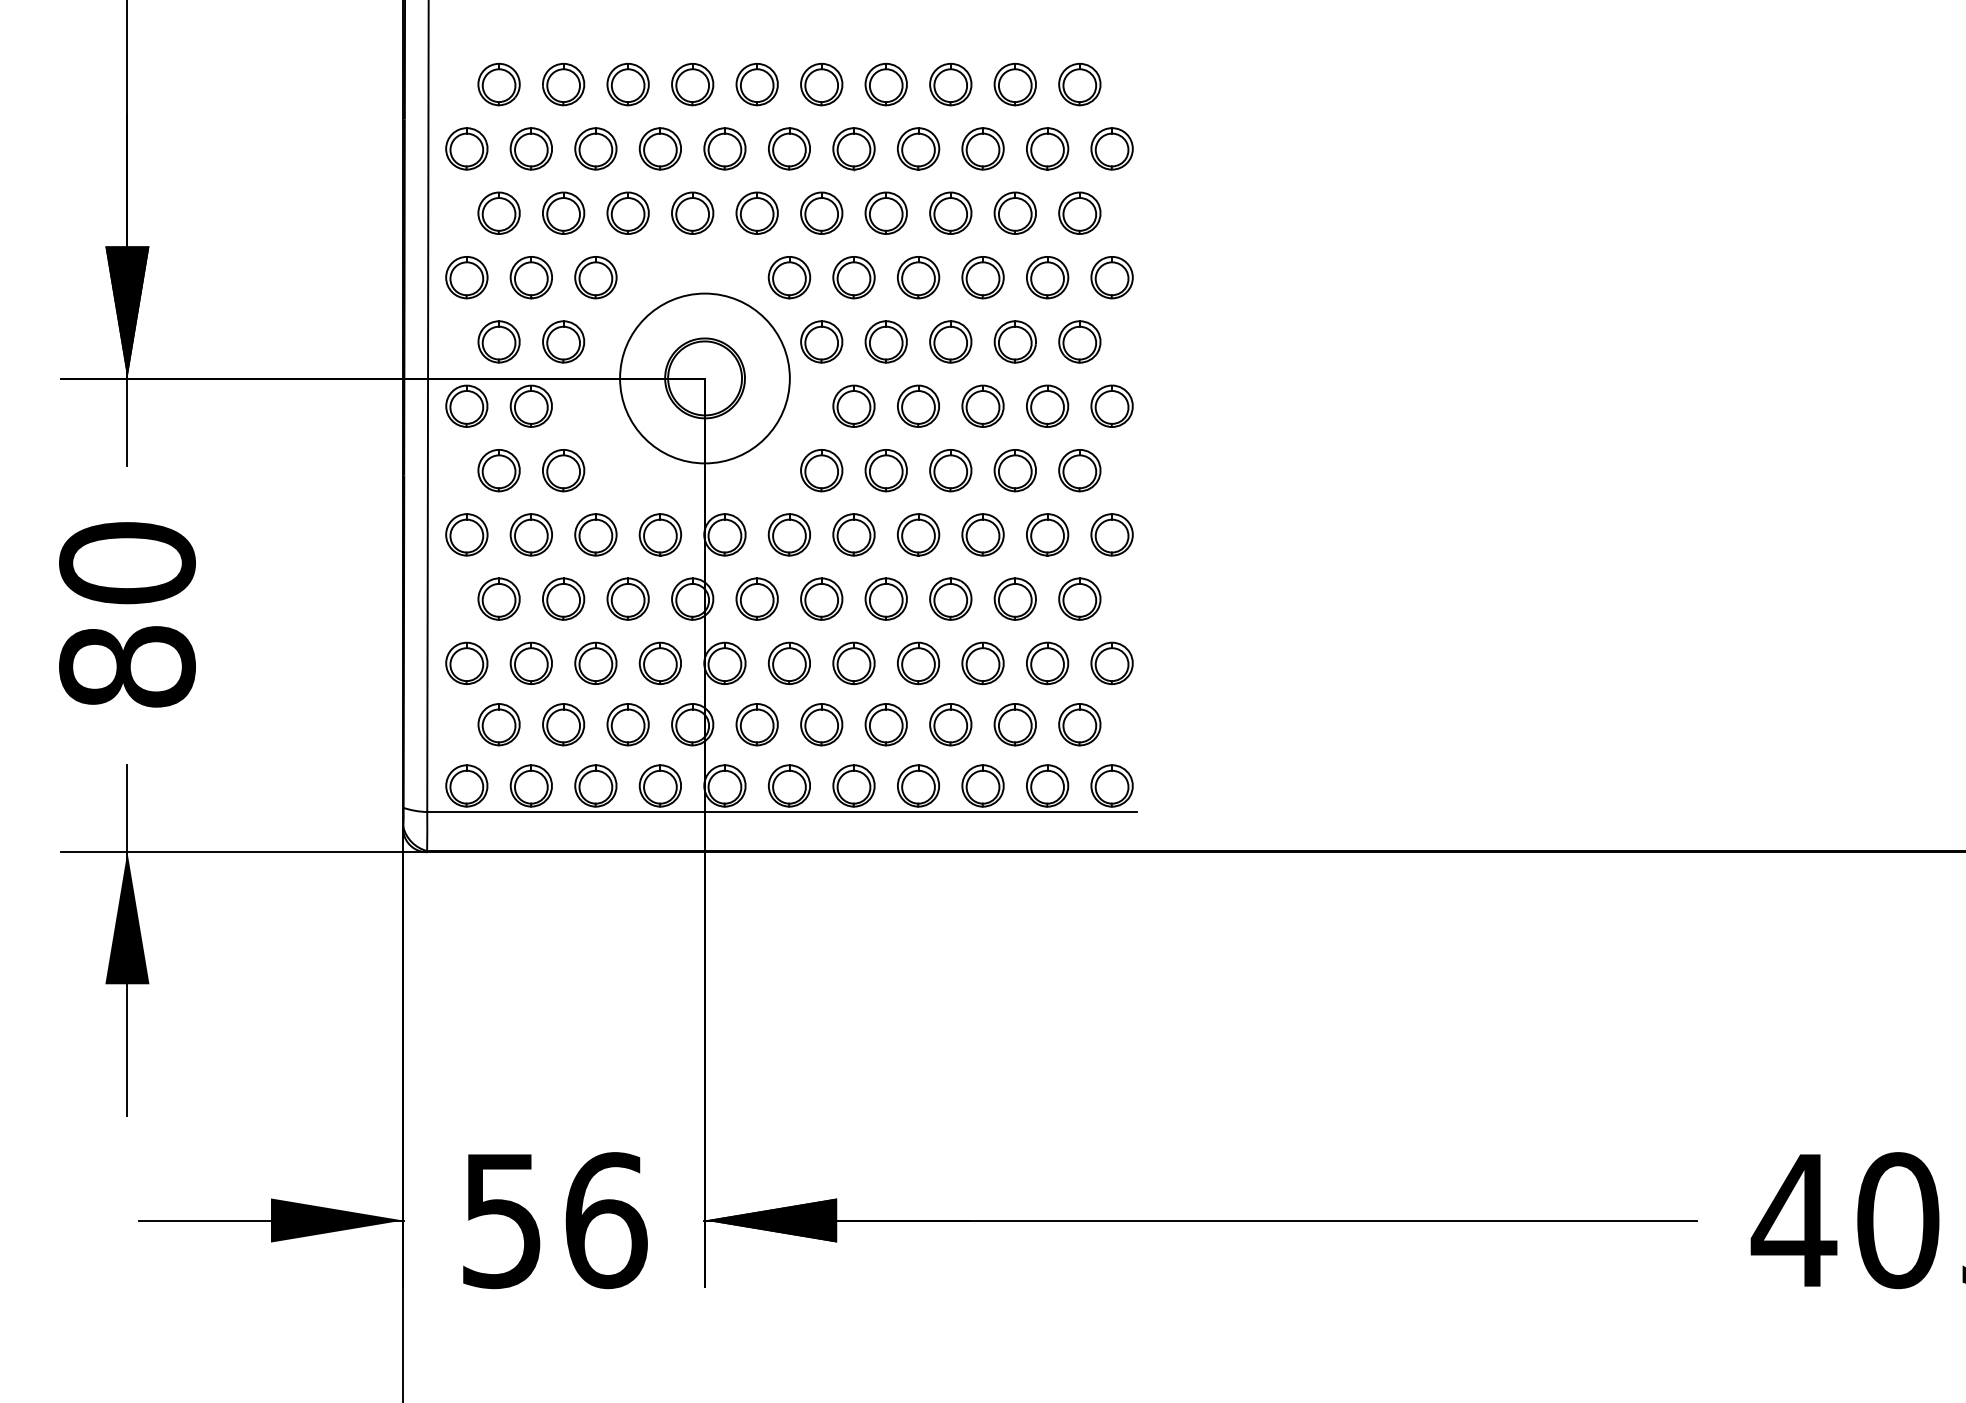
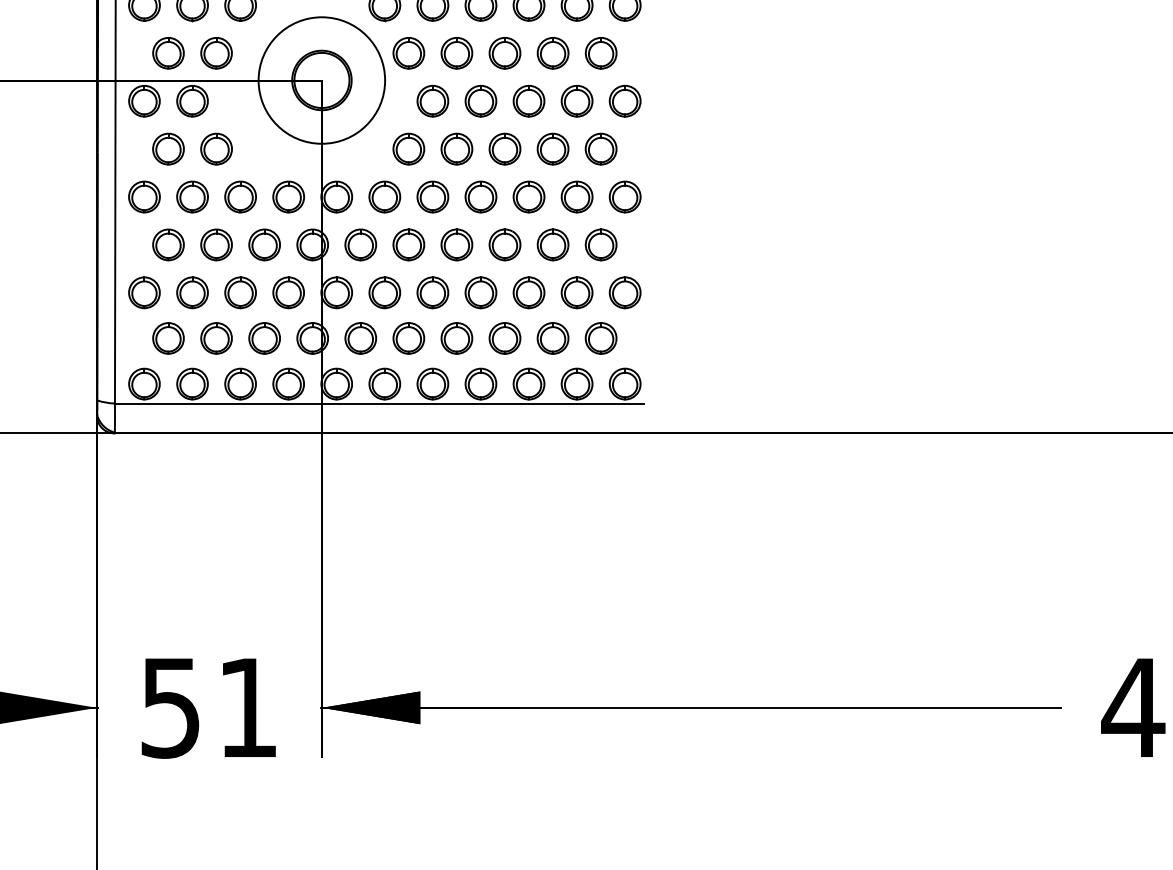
text: (606, 1220) -> (248, 707), 56 -> 51

